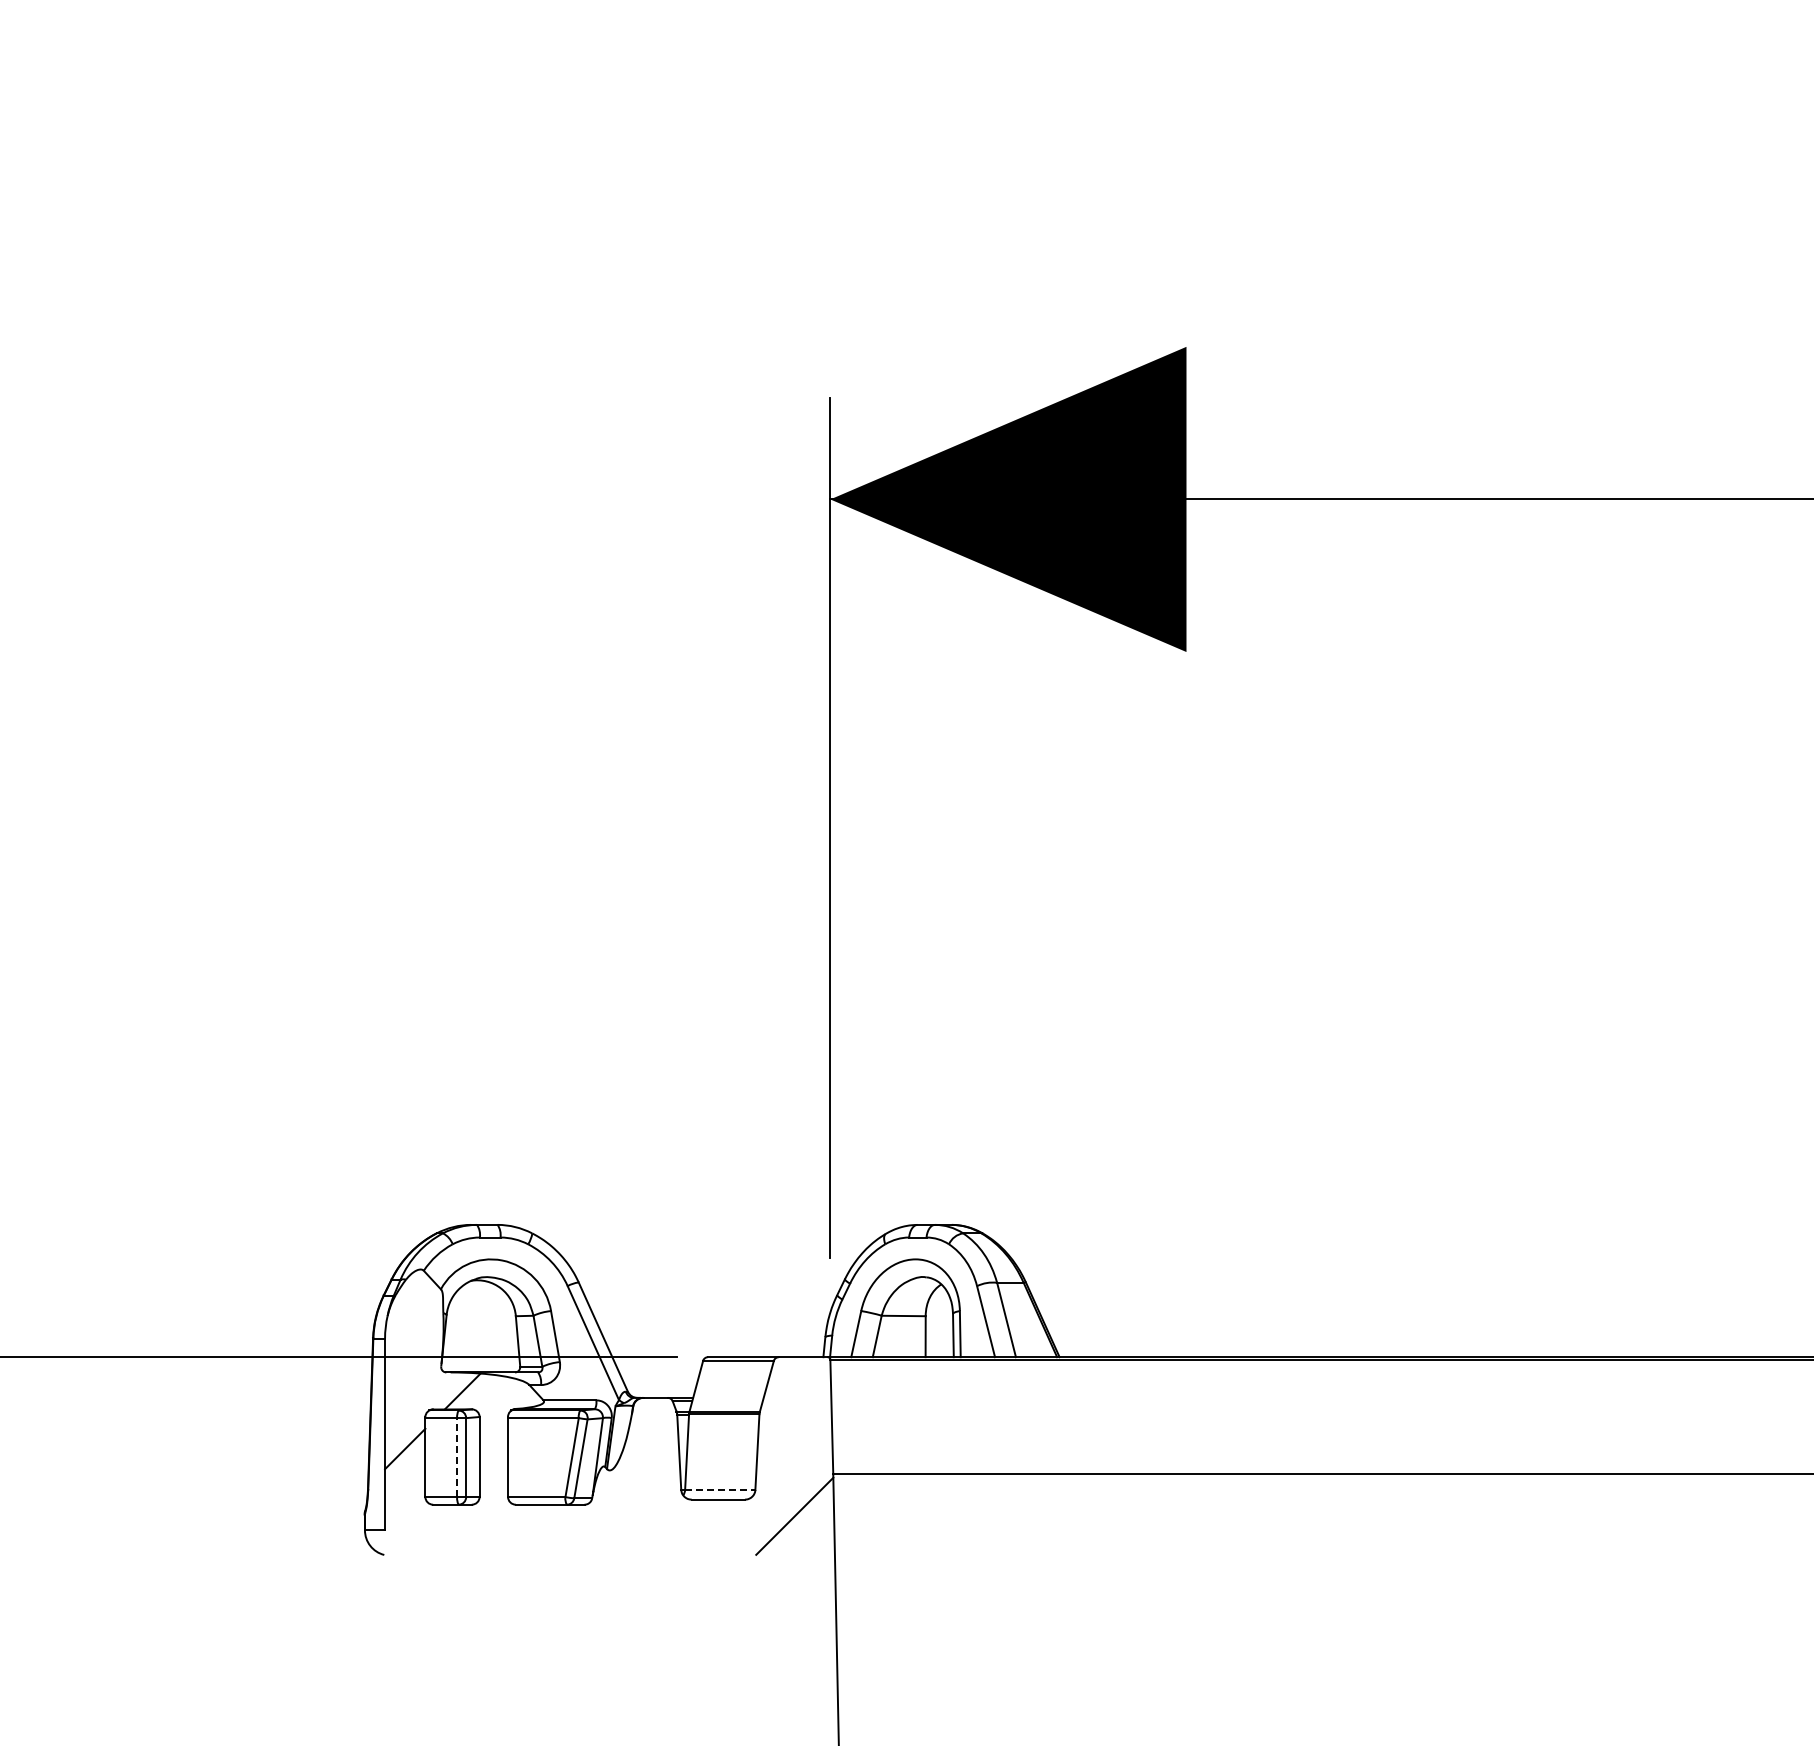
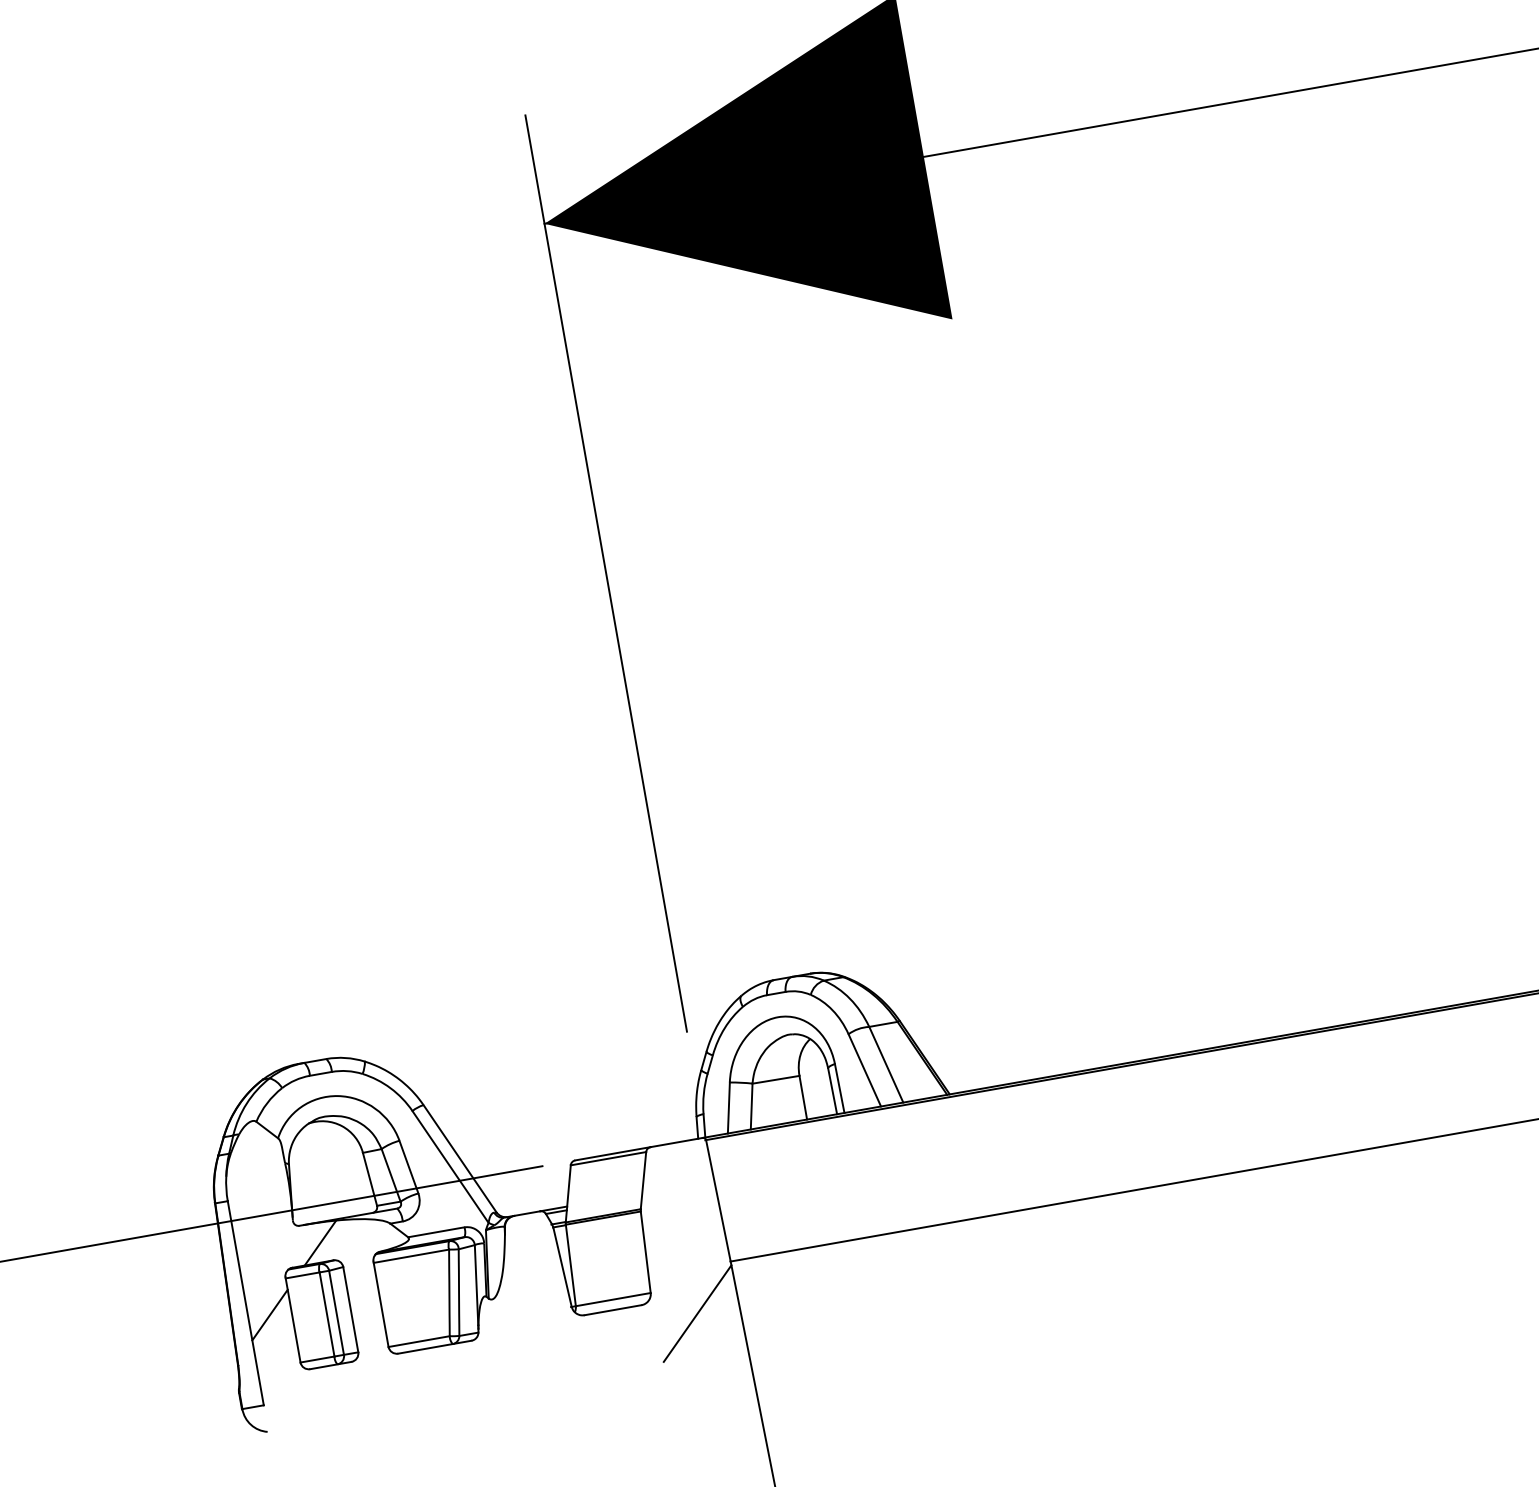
line: (457, 1457) -> (327, 1314), dashed -> solid
line: (720, 1490) -> (613, 1300), dashed -> solid

